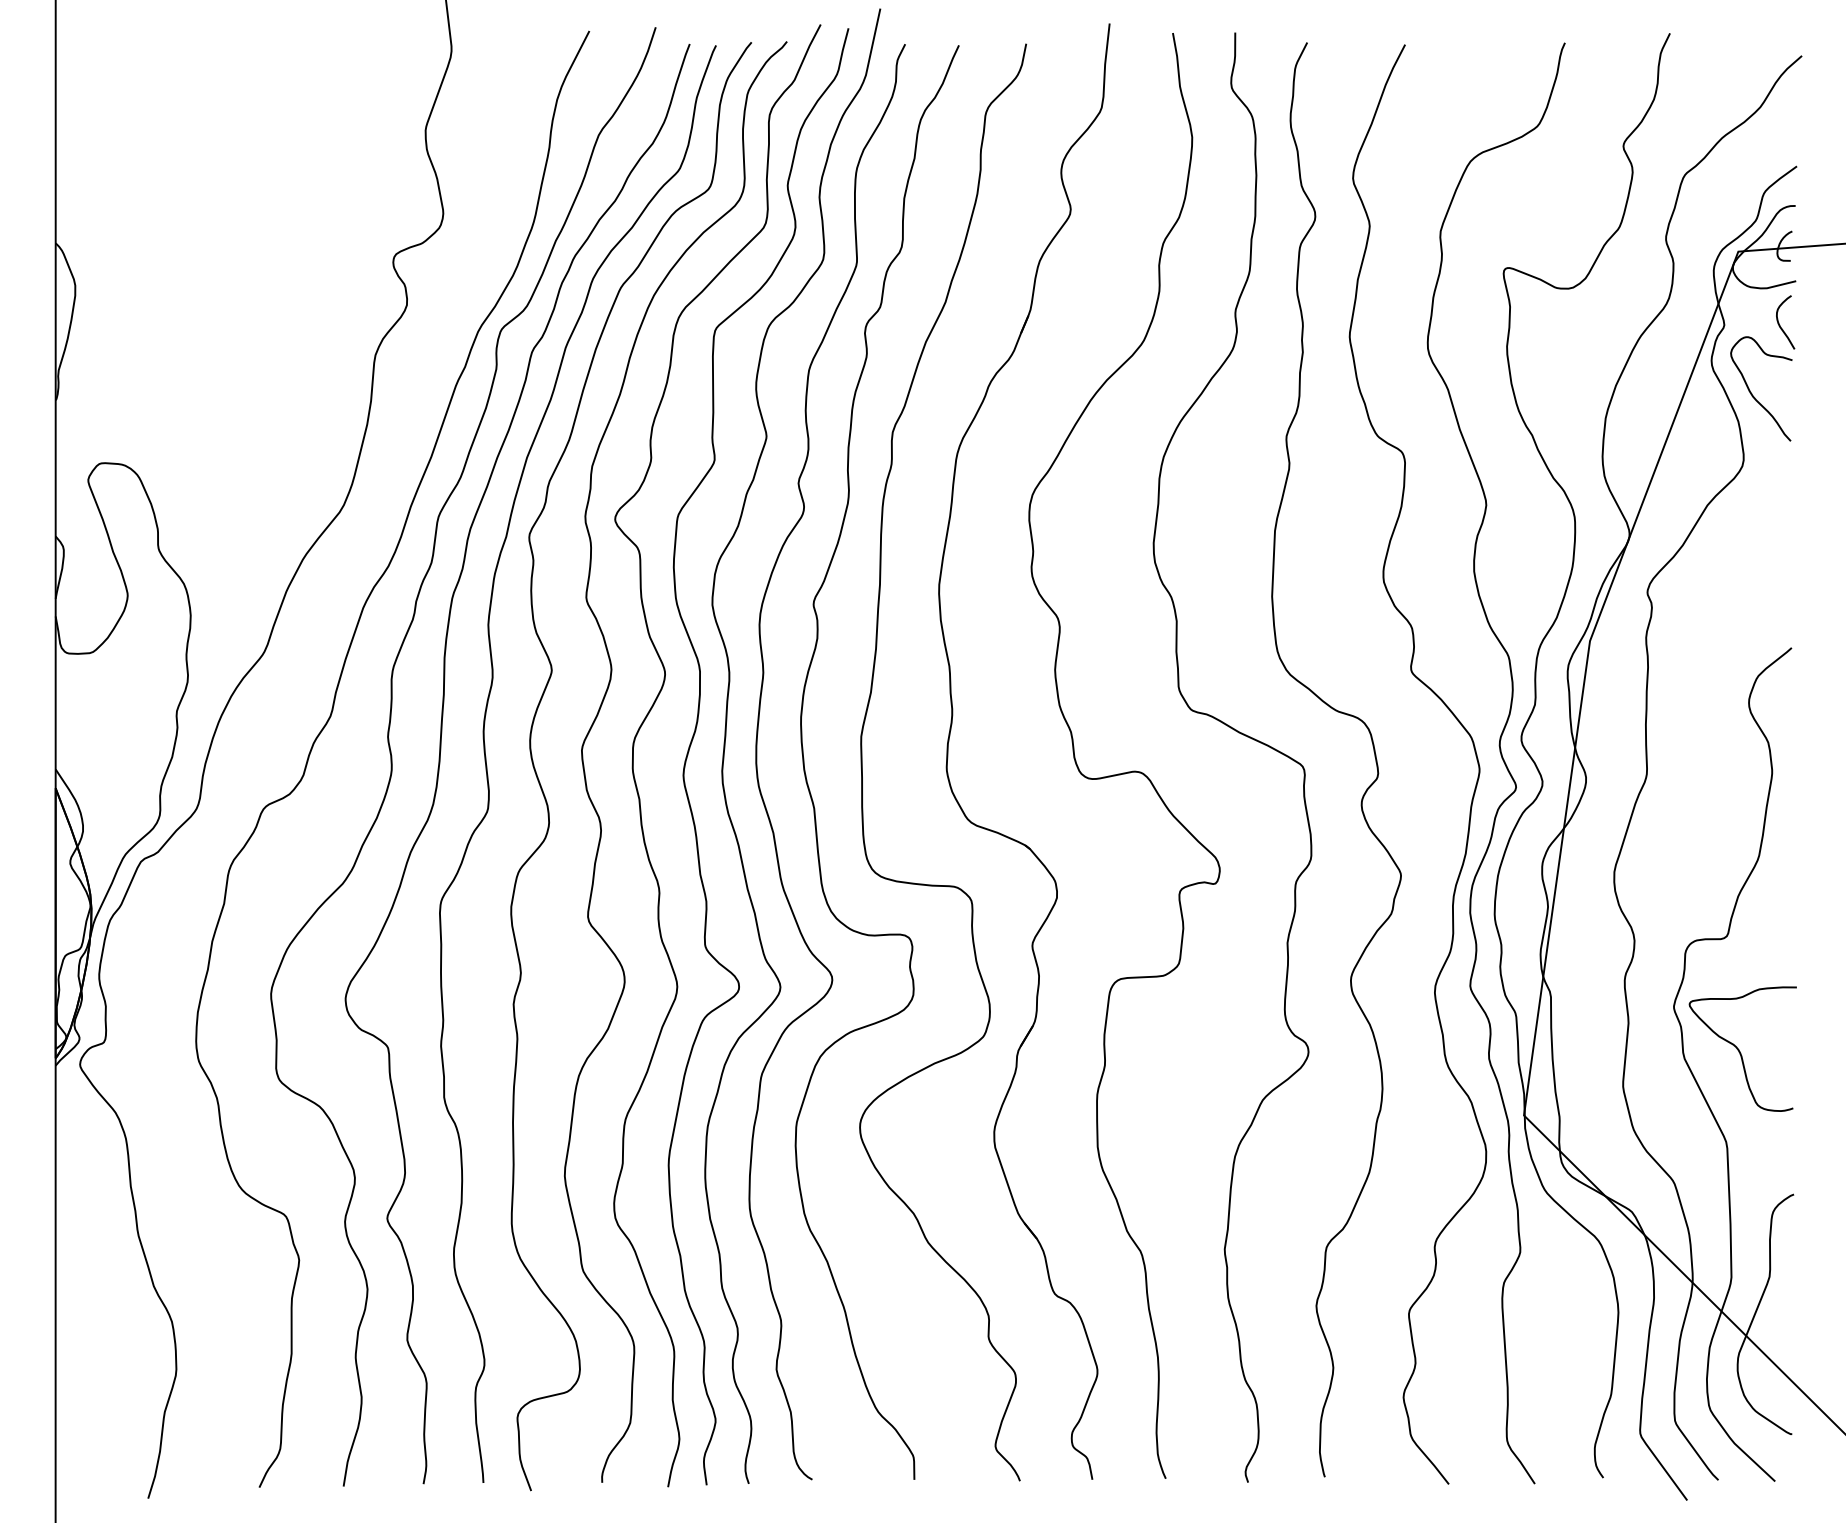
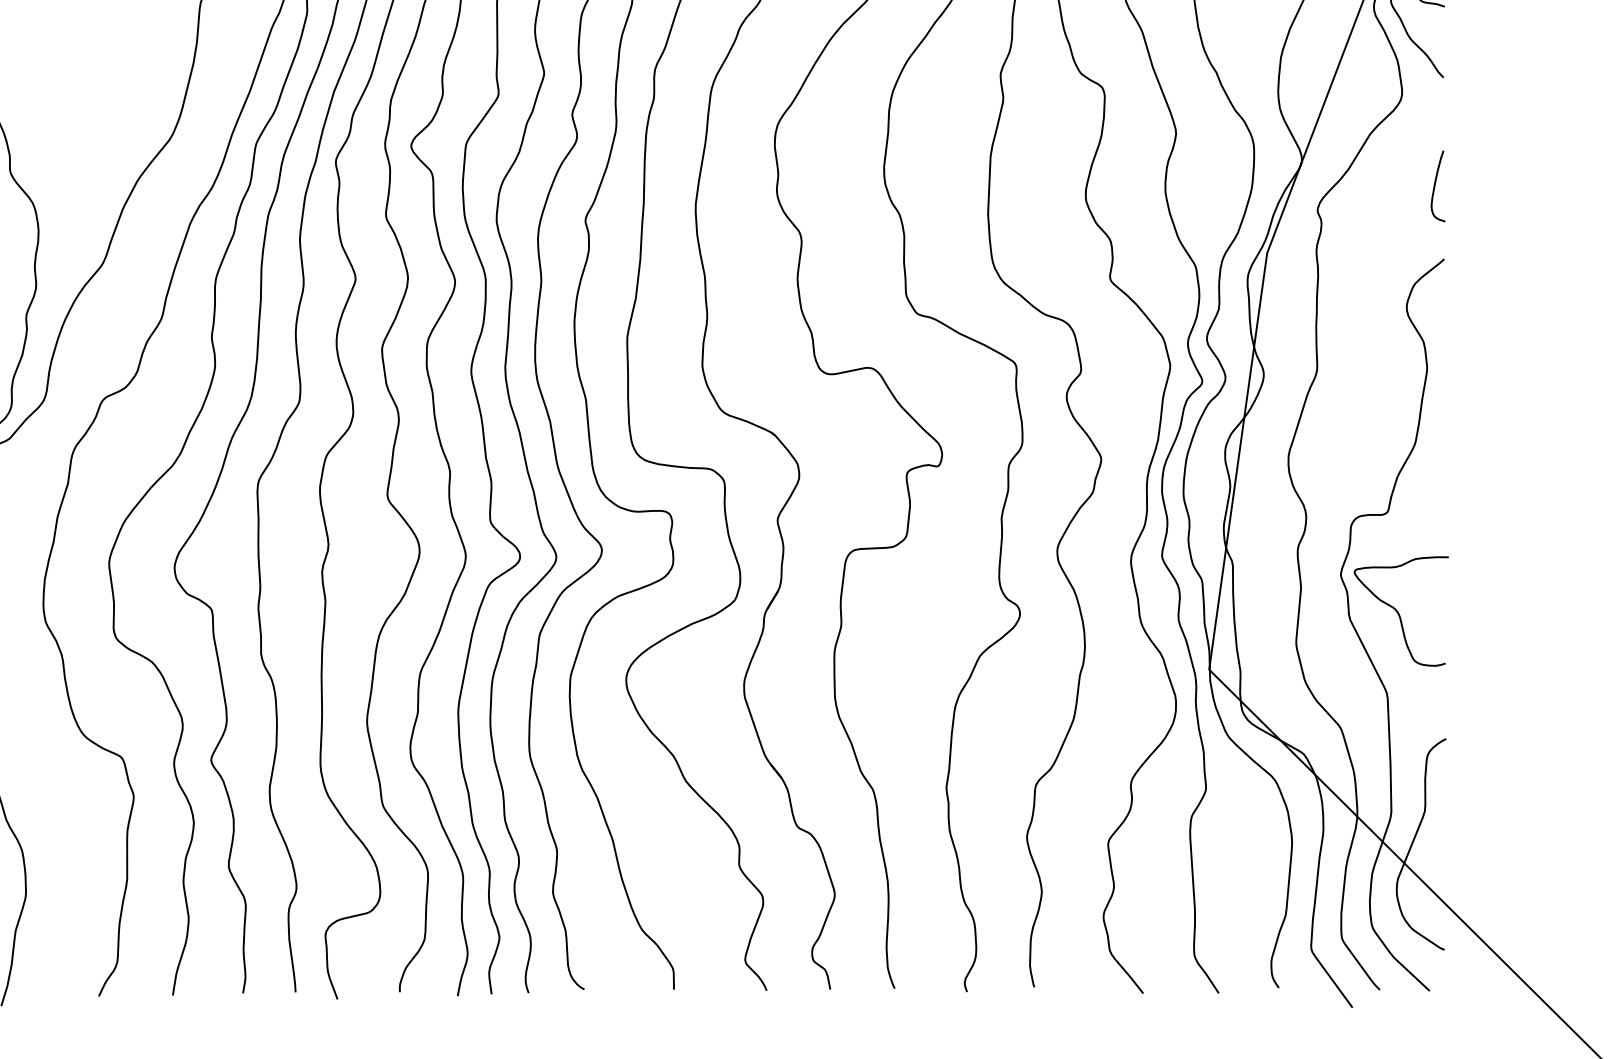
curve: (1781, 564) -> (1435, 185), added

